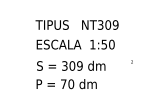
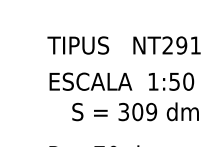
text: (107, 24) -> (180, 44), NT309 -> NT291
text: (71, 65) -> (136, 111), moved

